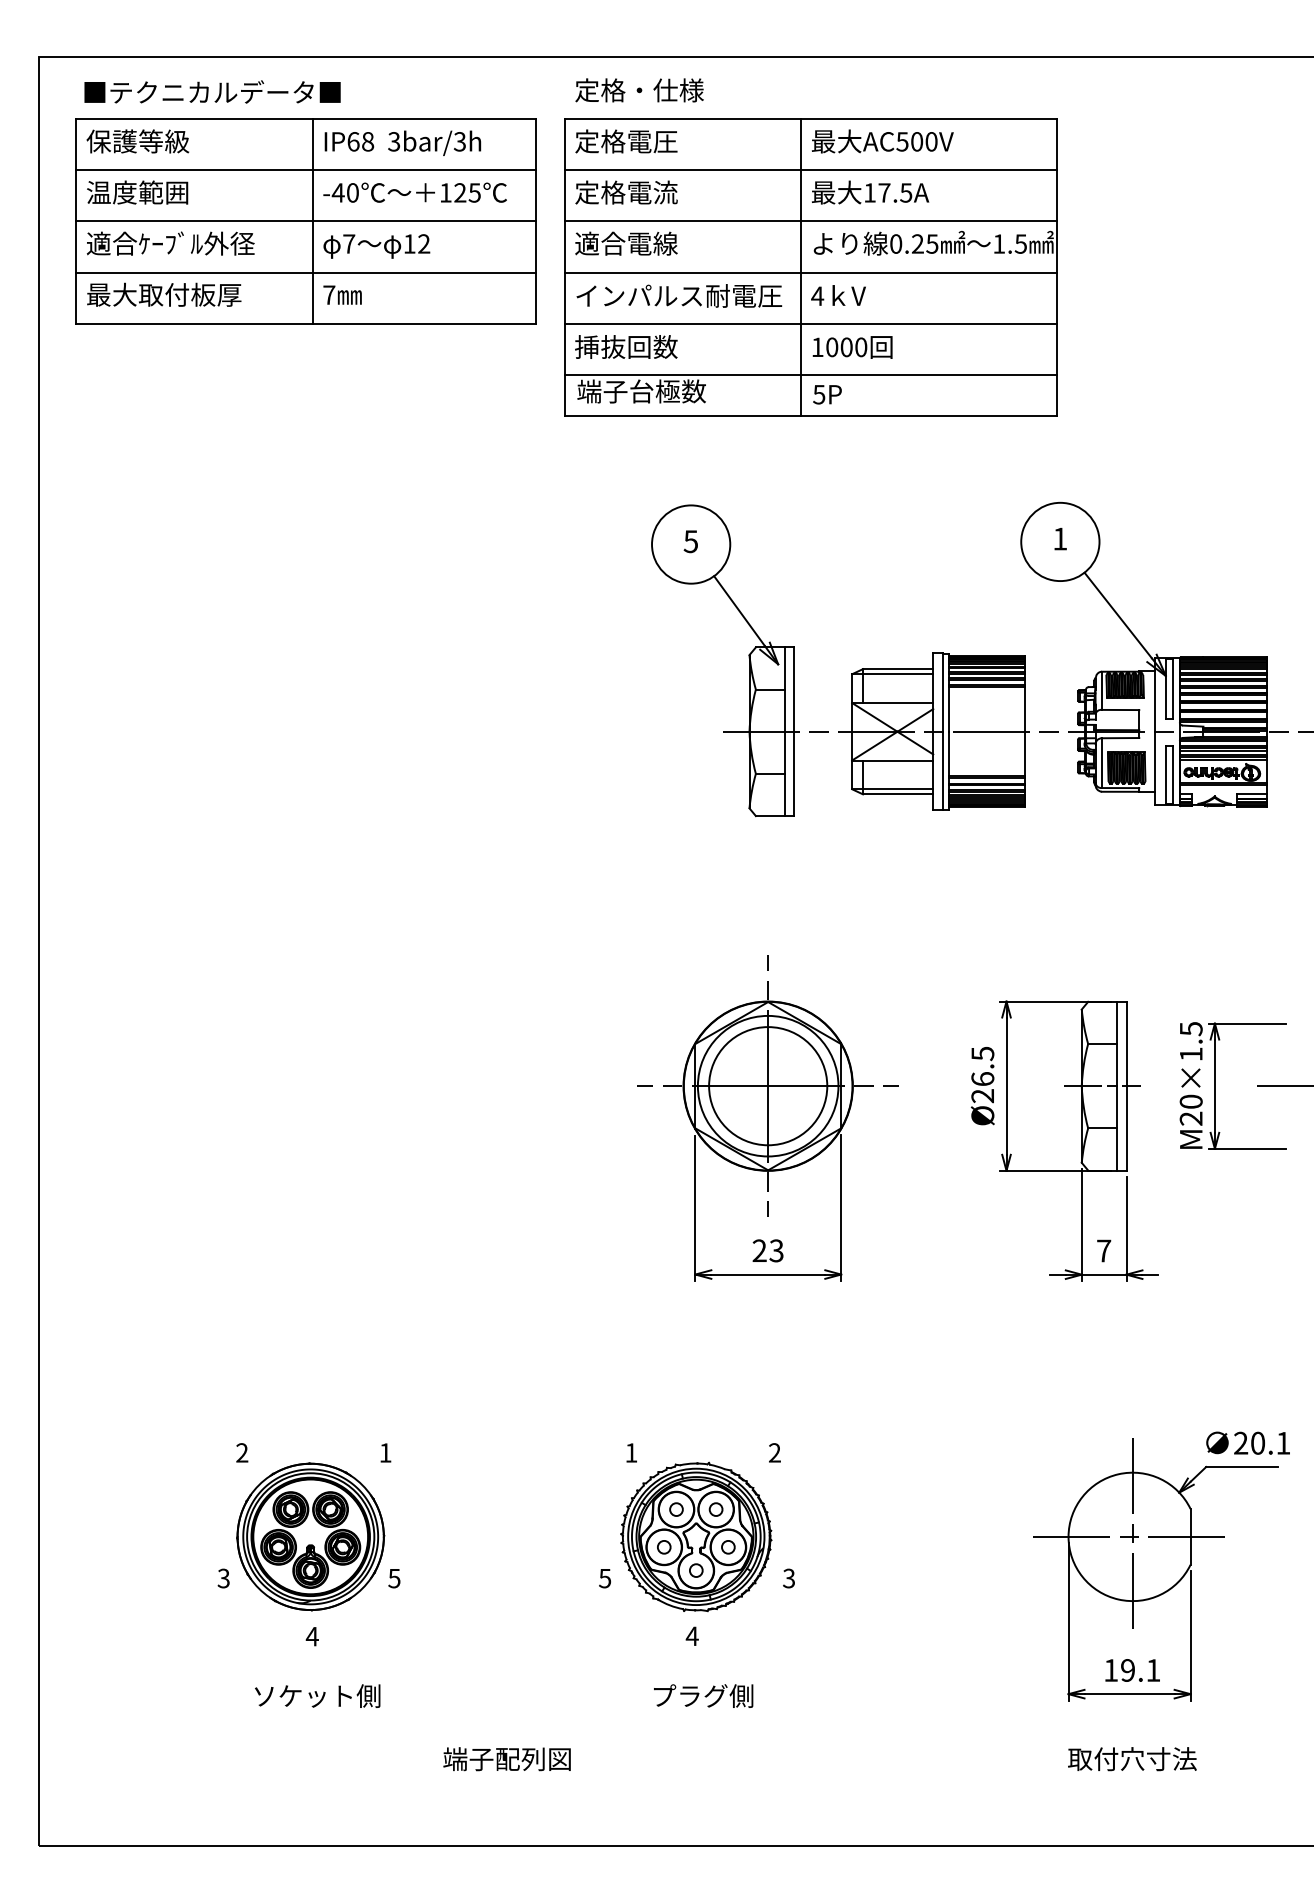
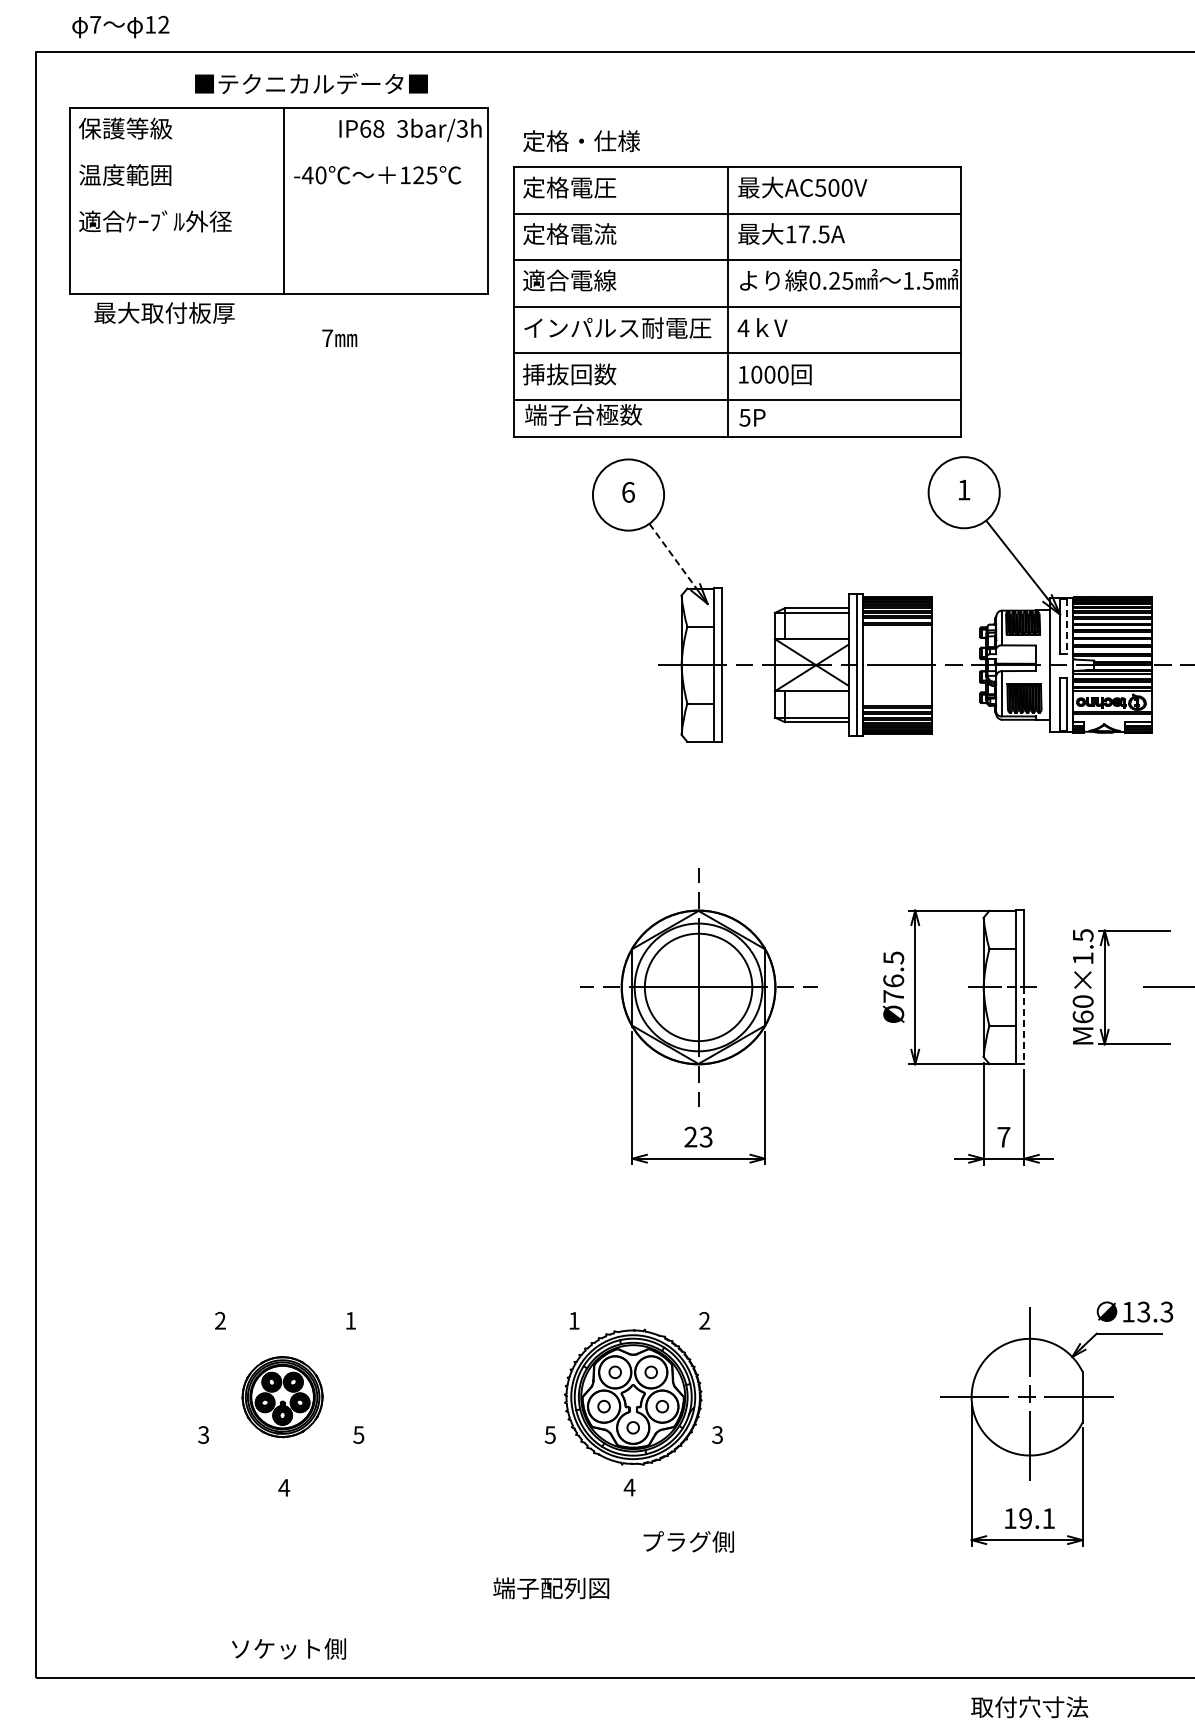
text: (212, 91) -> (311, 83), moved
text: (402, 142) -> (410, 129), moved
line: (306, 169) -> (278, 154), removed
line: (306, 221) -> (278, 201), removed
text: (376, 245) -> (120, 26), moved
part: (811, 246) -> (737, 283), moved
line: (306, 272) -> (278, 247), removed
text: (164, 294) -> (164, 312), moved
text: (342, 294) -> (339, 337), moved
text: (690, 541) -> (627, 492), 5 -> 6
line: (739, 612) -> (672, 556), solid -> dashed
line: (1172, 690) -> (1066, 627), solid -> dashed
text: (982, 1096) -> (893, 996), Ø26.5 -> Ø76.5
text: (1190, 1118) -> (1082, 1016), M20×1.5 -> M60×1.5
line: (1126, 1129) -> (1024, 1026), solid -> dashed
text: (1262, 1442) -> (1147, 1311), 20.1 -> 13.3
part: (310, 1536) -> (282, 1396), size x0.6
text: (317, 1695) -> (288, 1648), moved
text: (703, 1695) -> (688, 1541), moved
text: (507, 1759) -> (551, 1588), moved
text: (1132, 1759) -> (1029, 1707), moved

